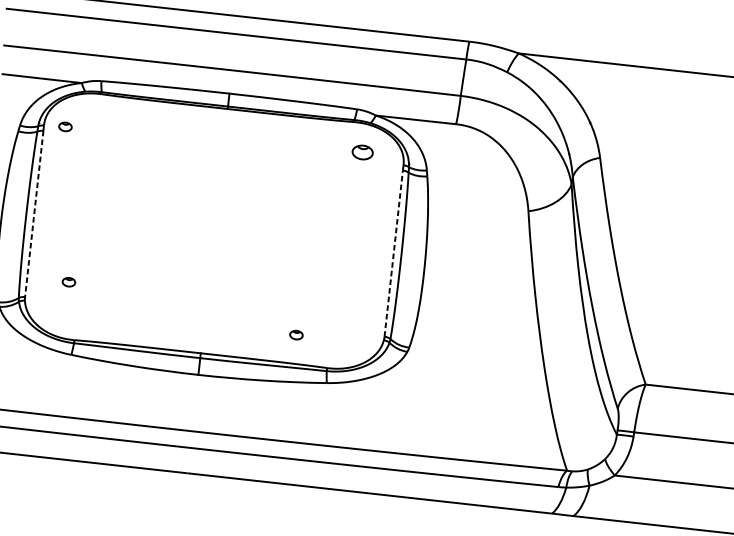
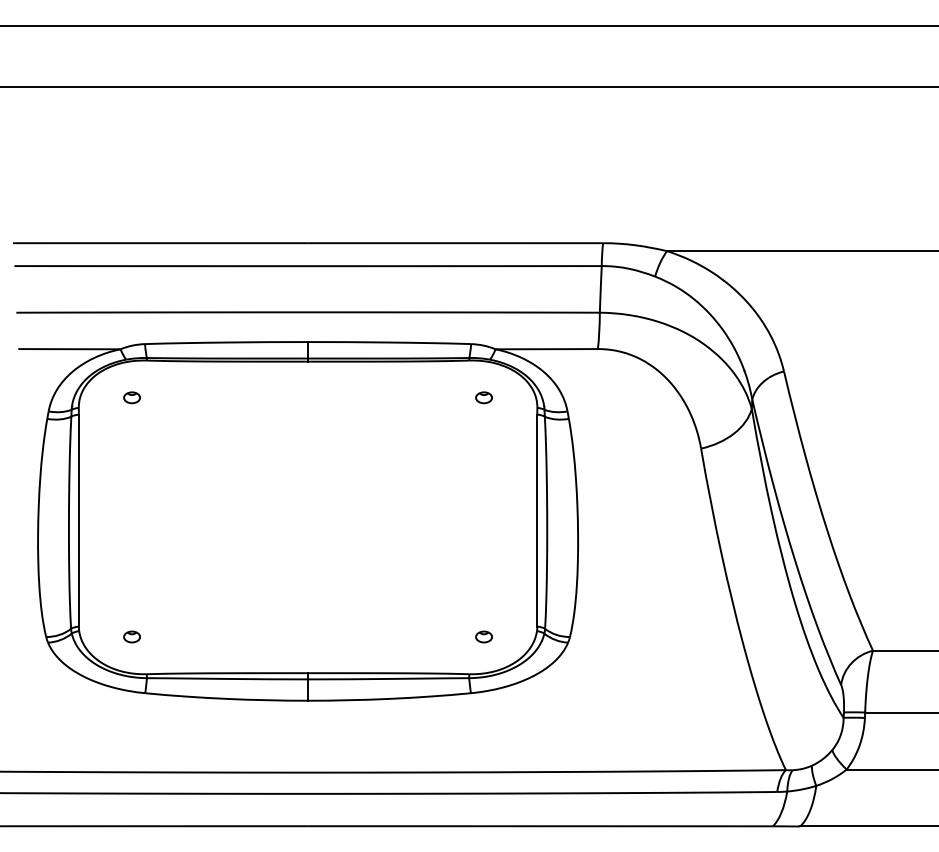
part: (65, 126) -> (131, 397), moved
part: (362, 152) -> (483, 397), size x0.62
line: (34, 213) -> (78, 520), dashed -> solid
line: (393, 253) -> (537, 520), dashed -> solid
part: (68, 281) -> (131, 636), moved
part: (296, 334) -> (483, 636), moved

